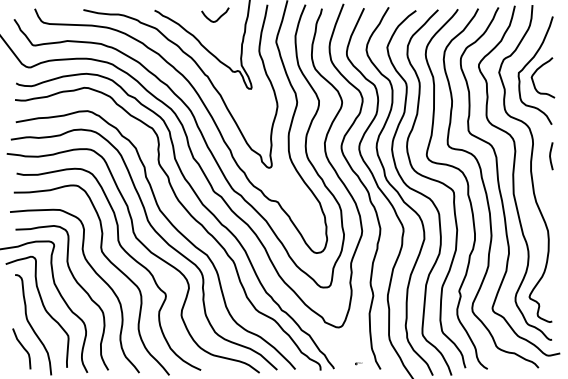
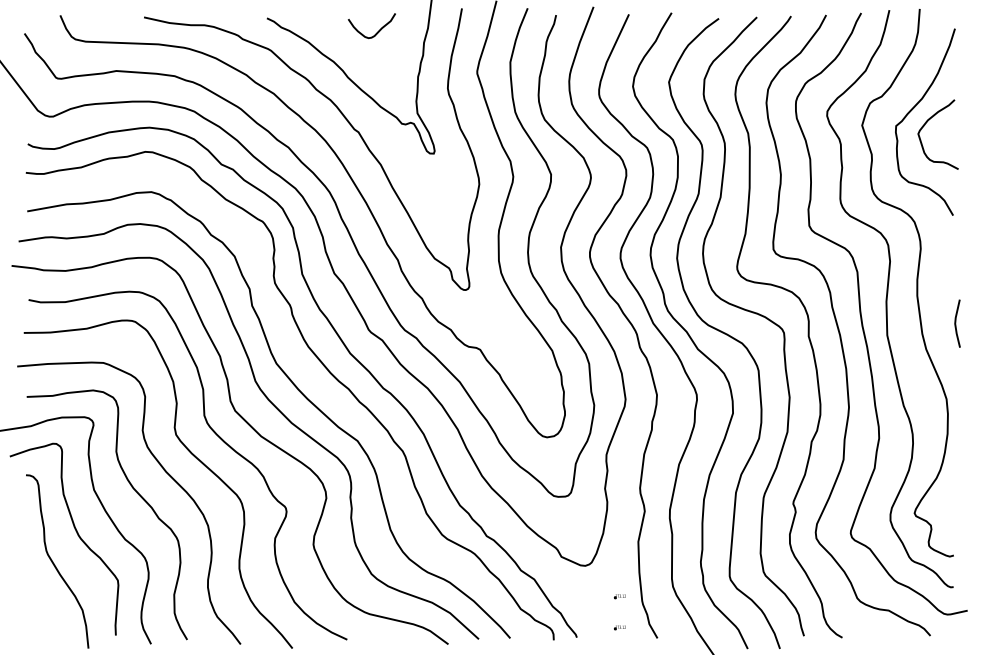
line: (550, 156) -> (956, 324), moved
part: (358, 345) -> (619, 596), added
curve: (22, 347) -> (38, 600), removed

